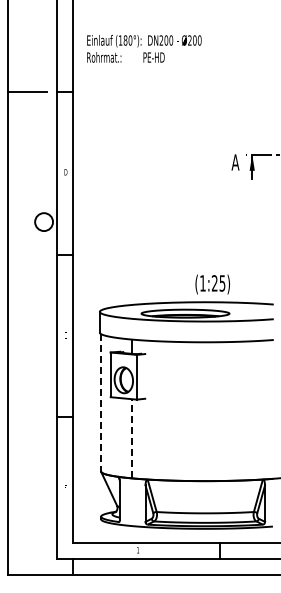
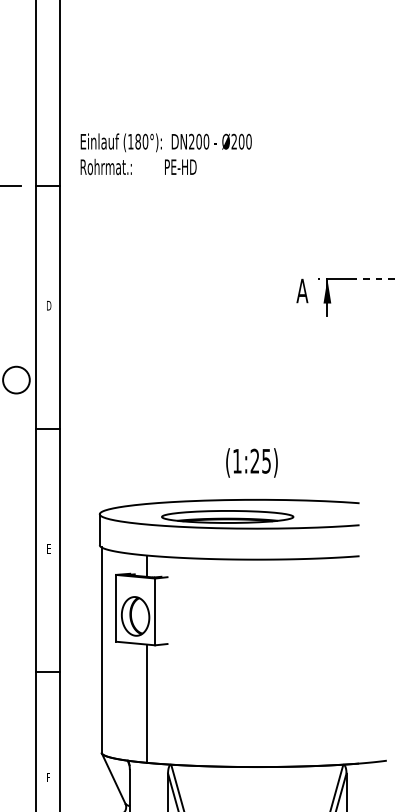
text: (144, 48) -> (166, 153), moved
text: (212, 284) -> (251, 462), moved
line: (101, 402) -> (102, 649), dashed -> solid
line: (131, 438) -> (147, 703), dashed -> solid

